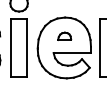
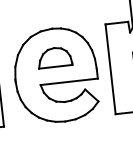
part: (64, 36) -> (54, 57), size x1.67

